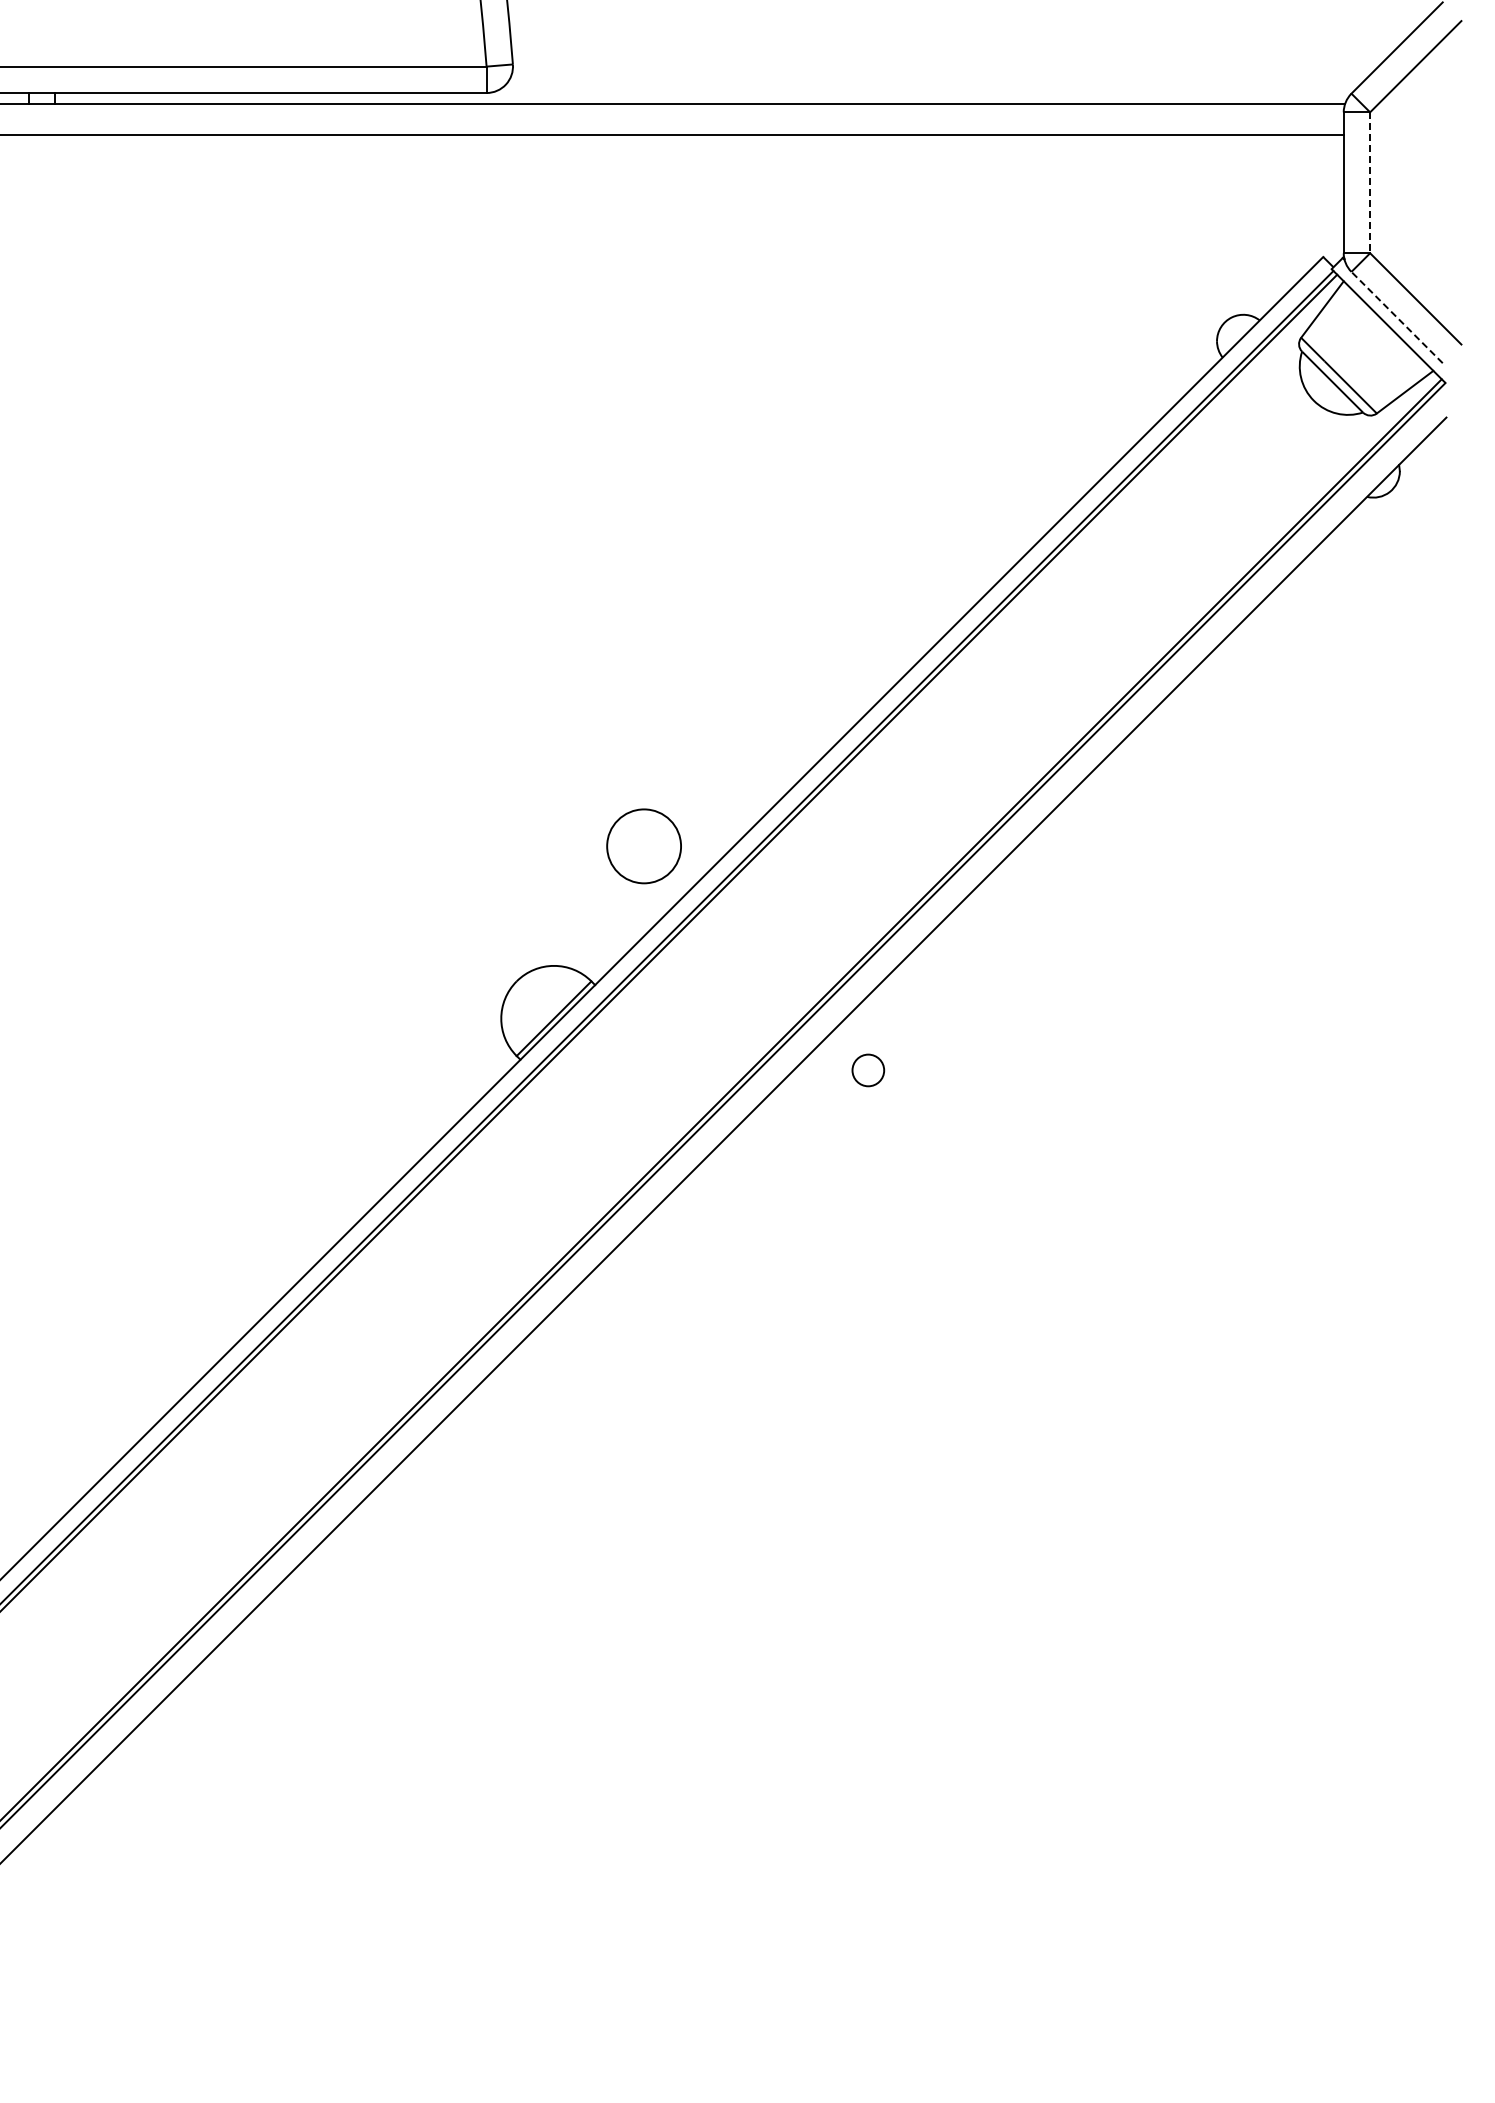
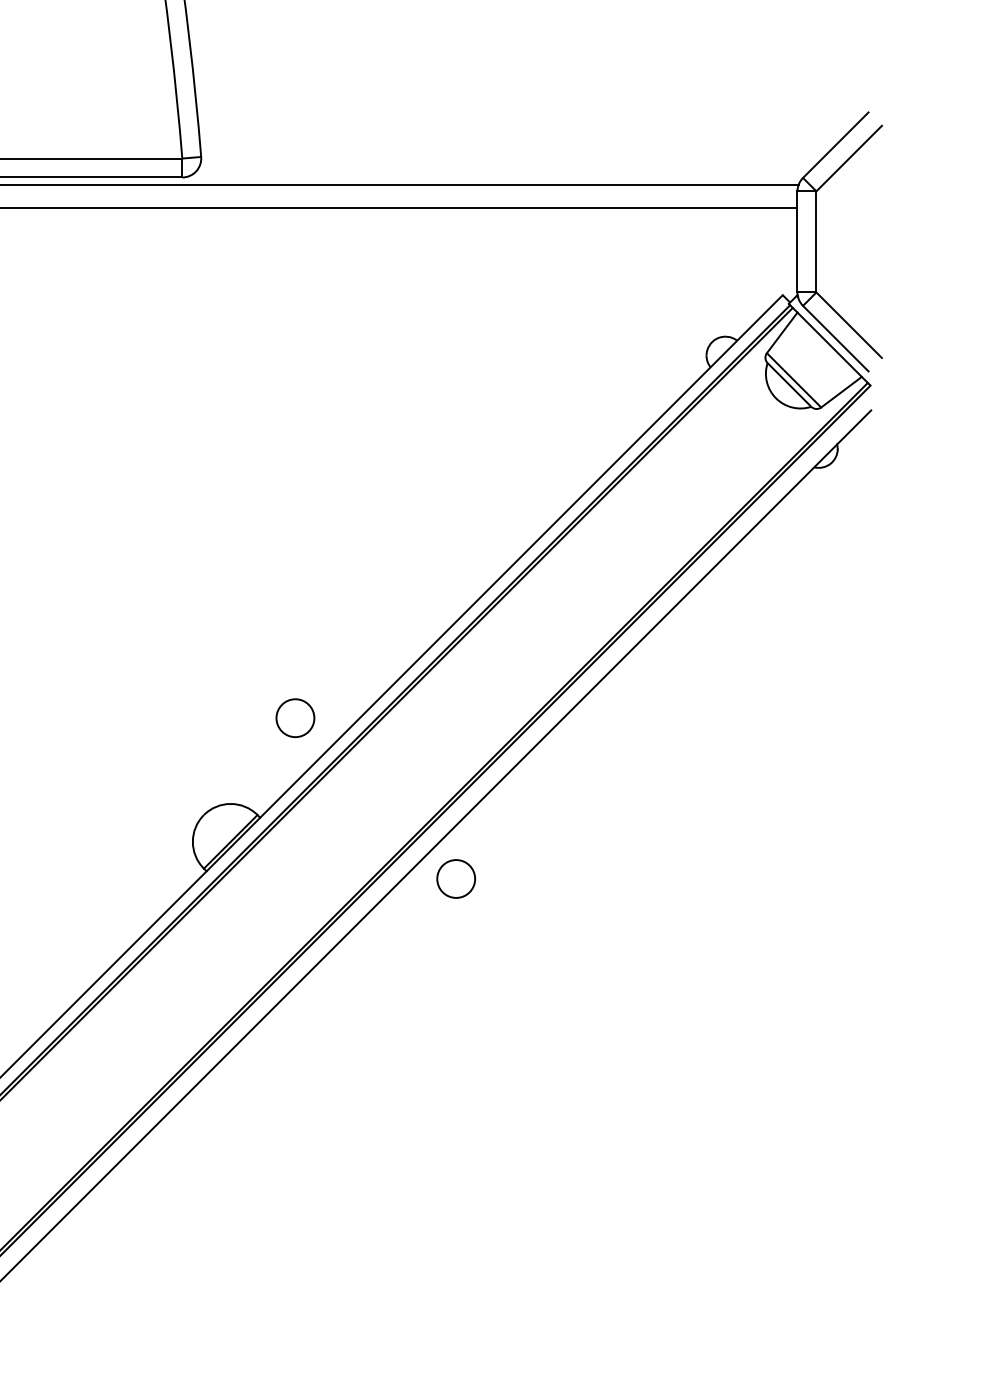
line: (1370, 183) -> (816, 242), dashed -> solid
line: (1397, 317) -> (836, 338), dashed -> solid
circle: (644, 846) -> (295, 718), size x0.71
circle: (868, 1070) -> (456, 879), size x1.67

